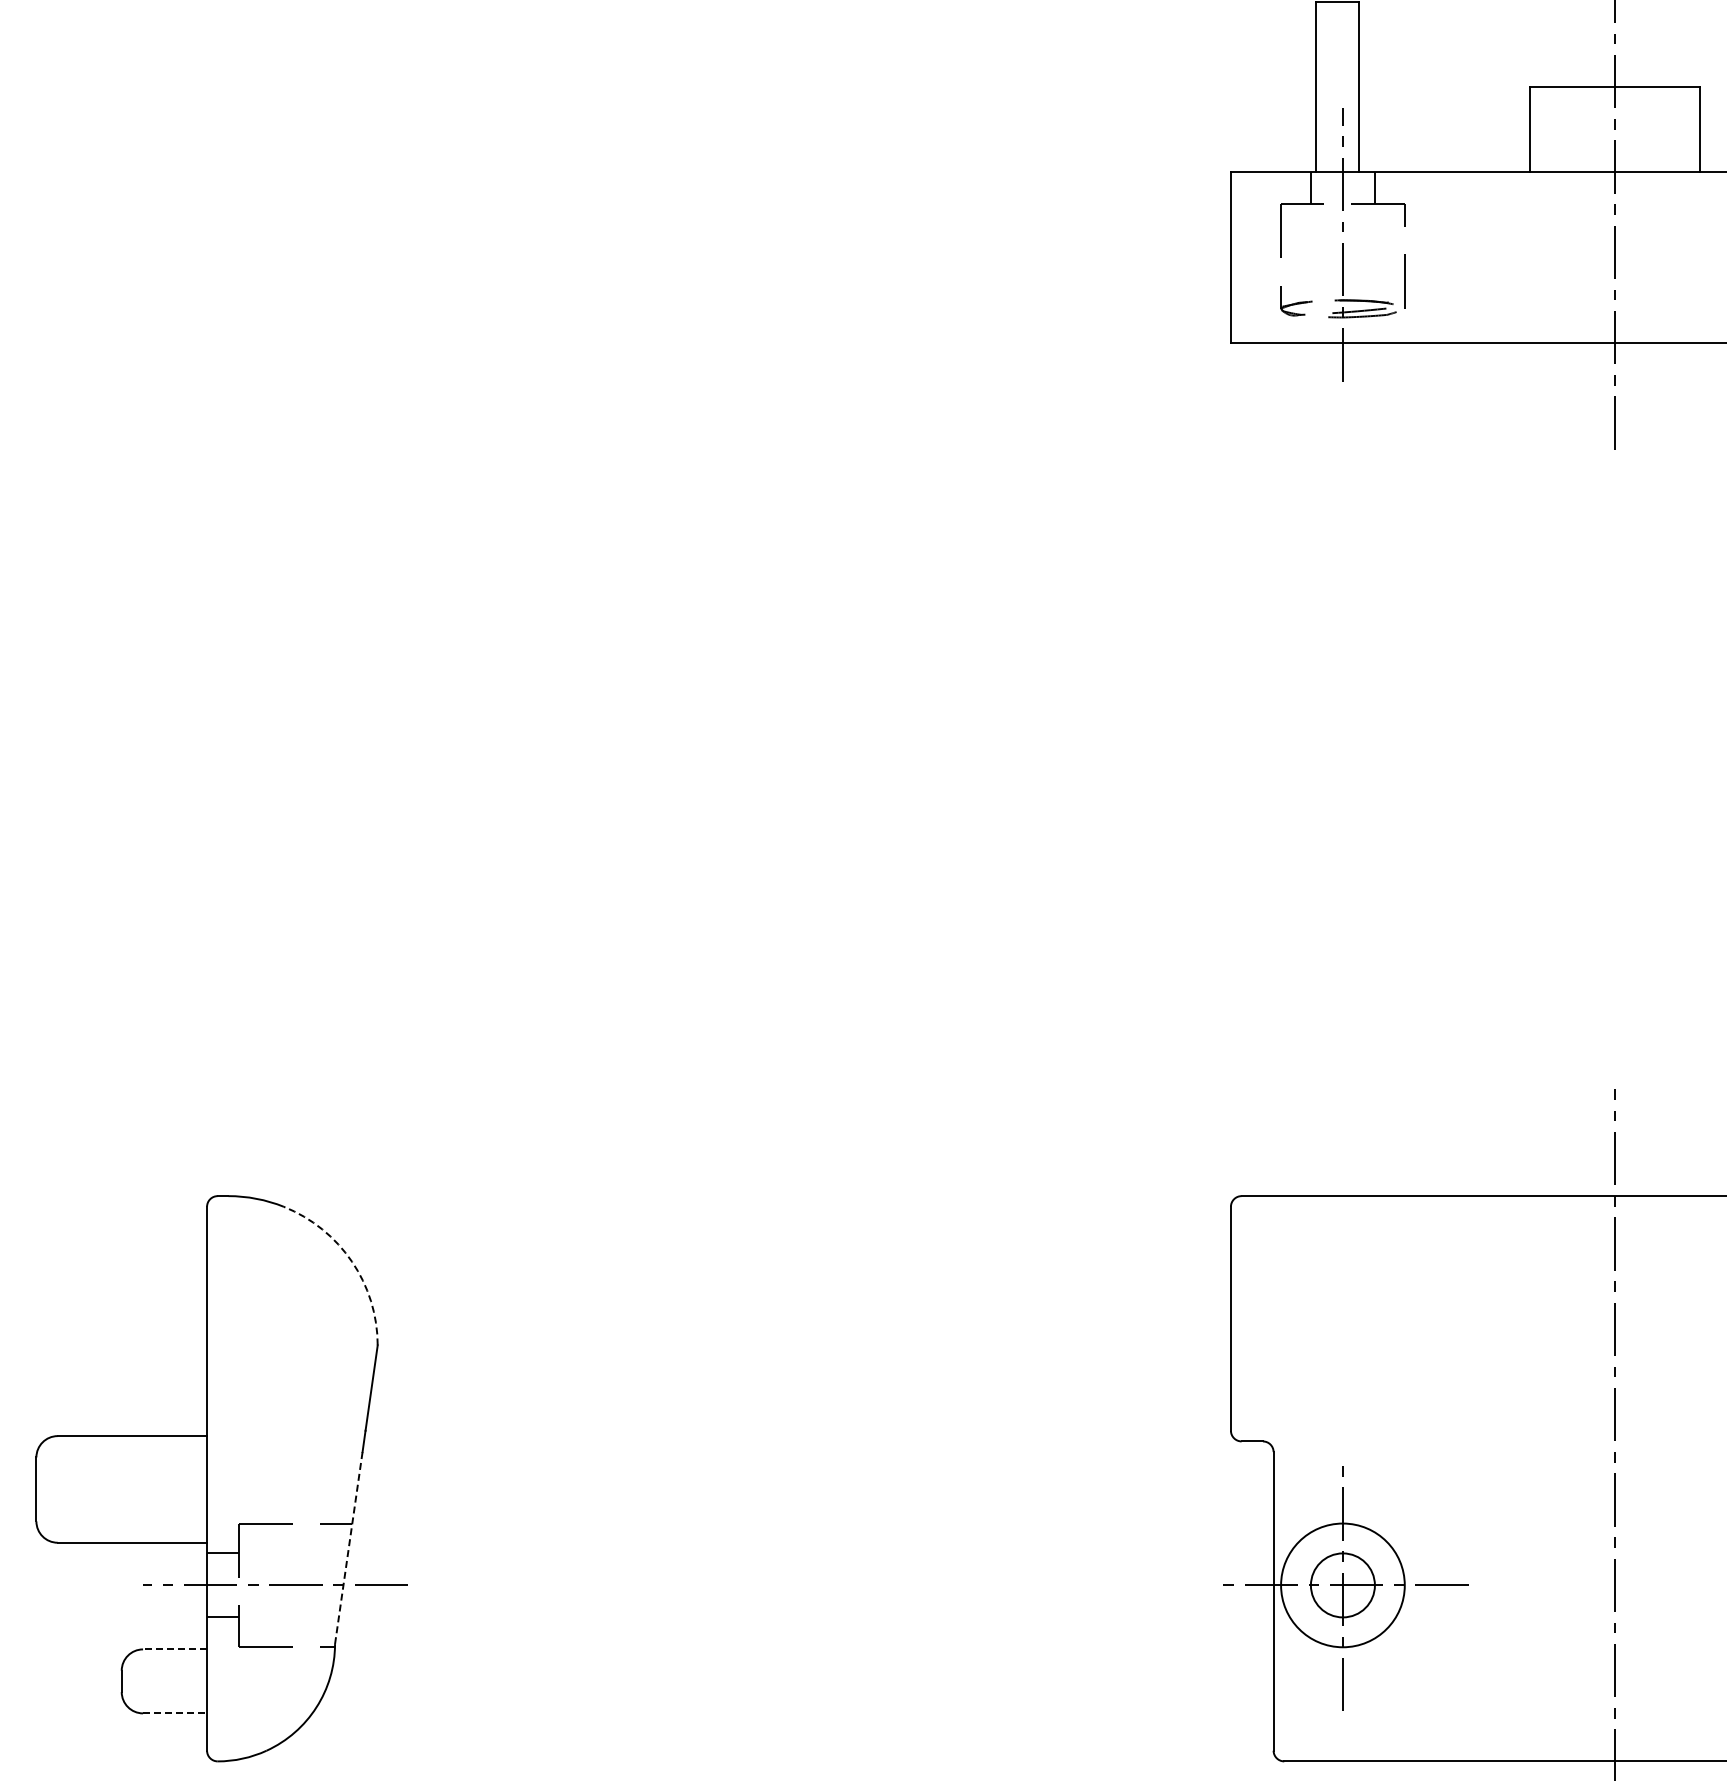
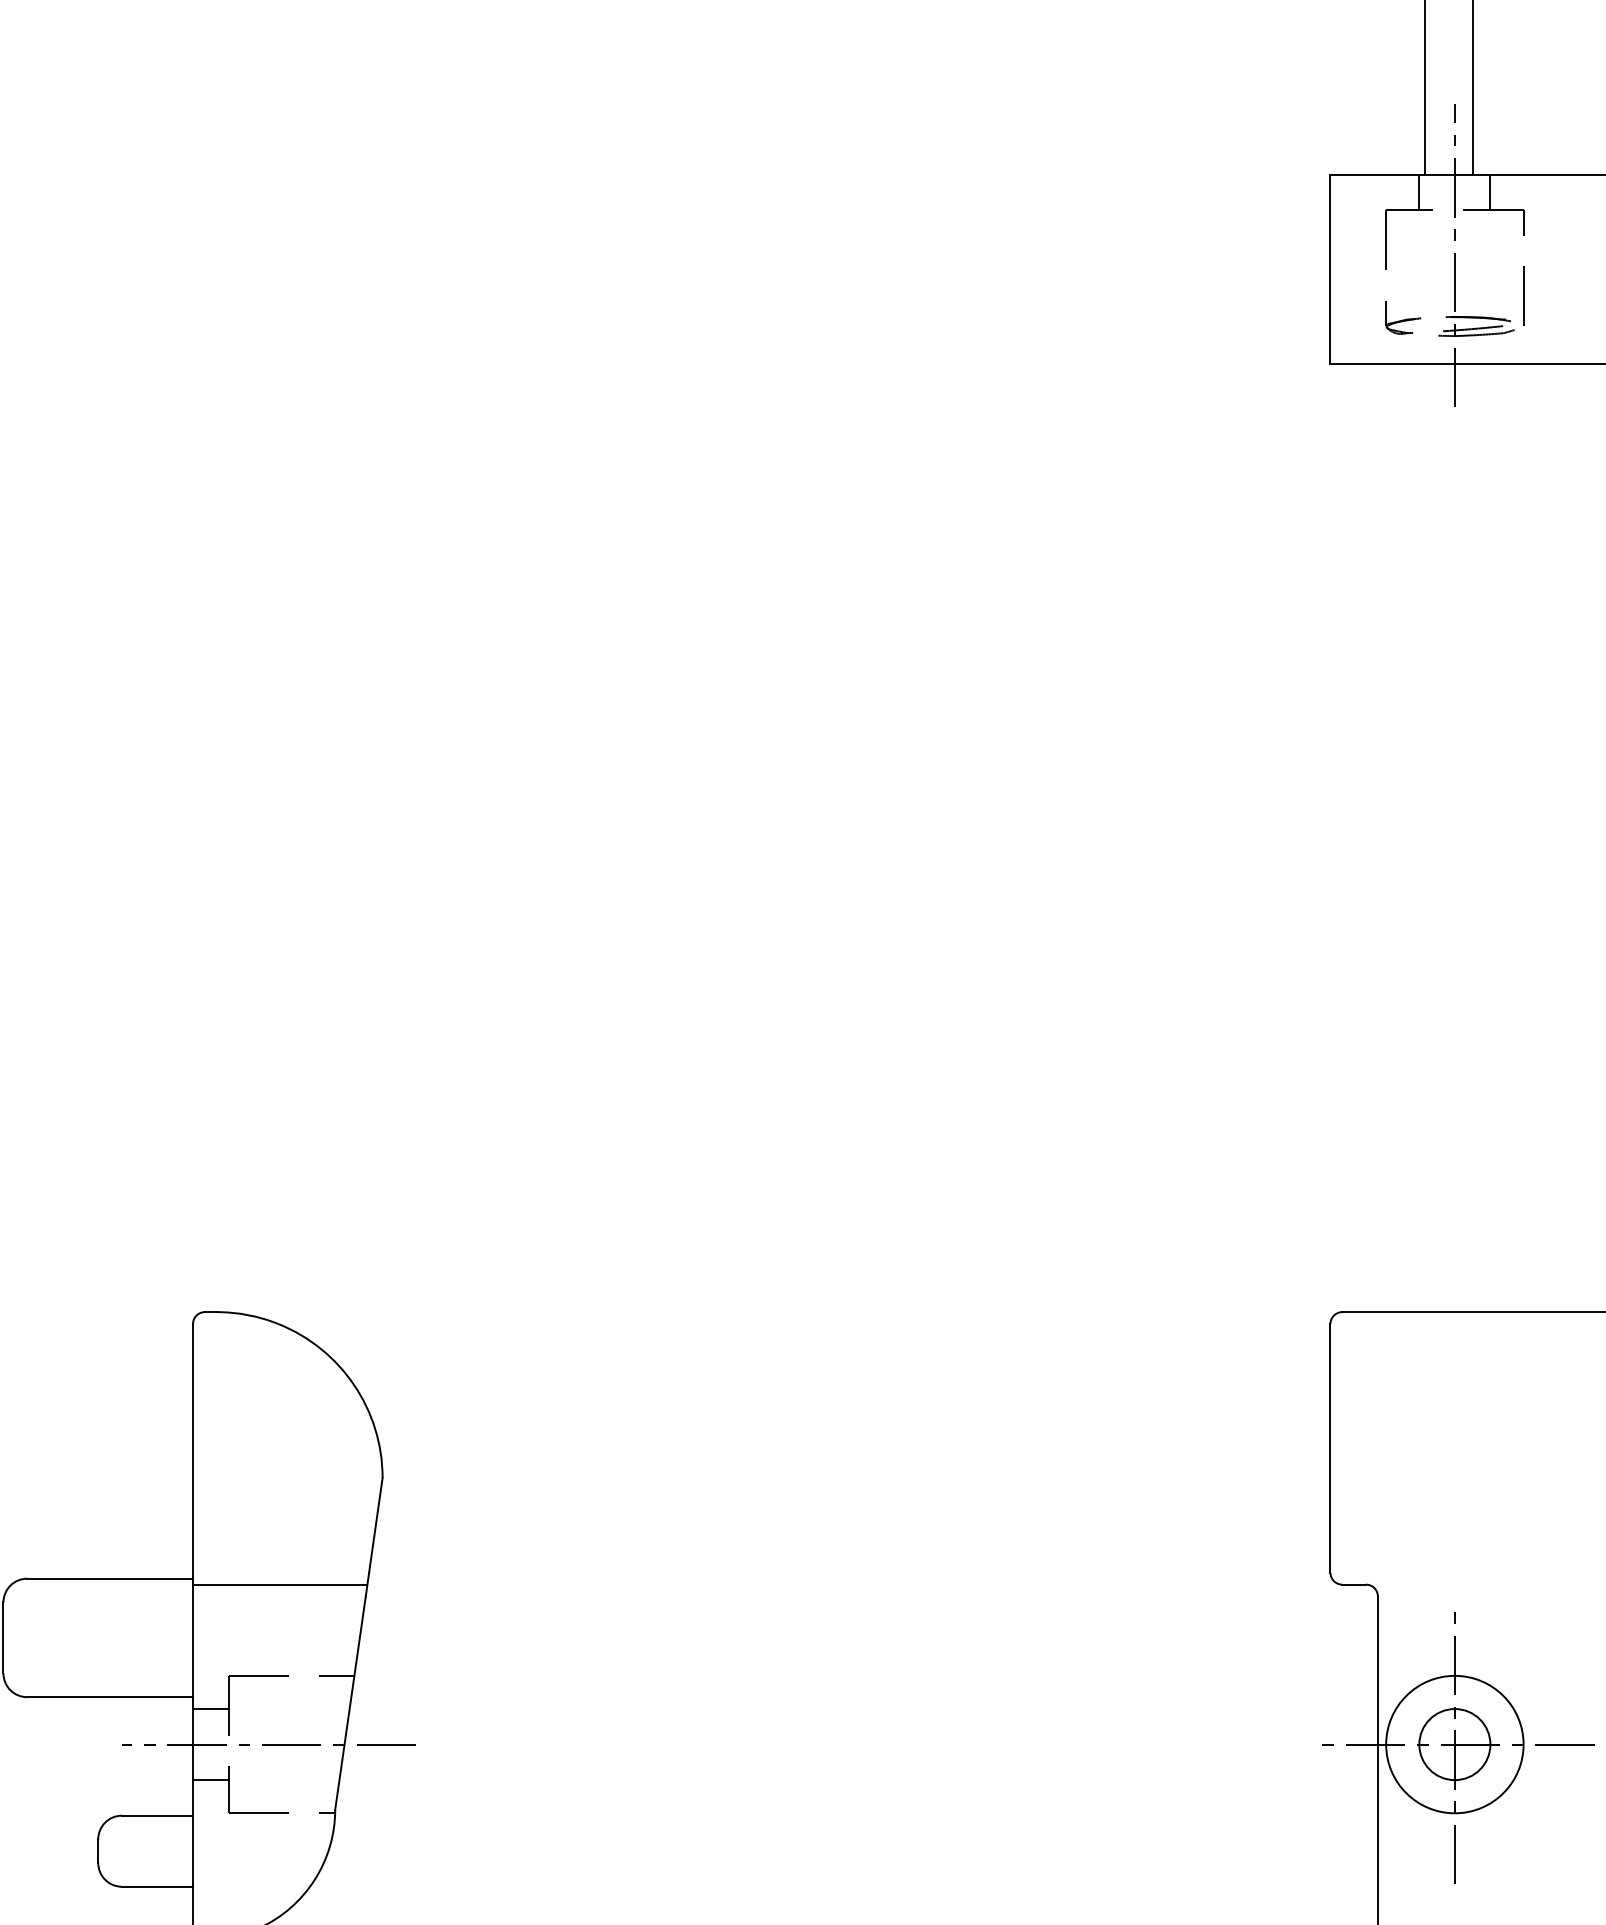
arc: (352, 1261) -> (354, 1384), dashed -> solid
line: (285, 1441) -> (280, 1584), added
line: (348, 1548) -> (350, 1703), dashed -> solid
line: (175, 1649) -> (157, 1815), dashed -> solid
line: (175, 1713) -> (157, 1886), dashed -> solid

